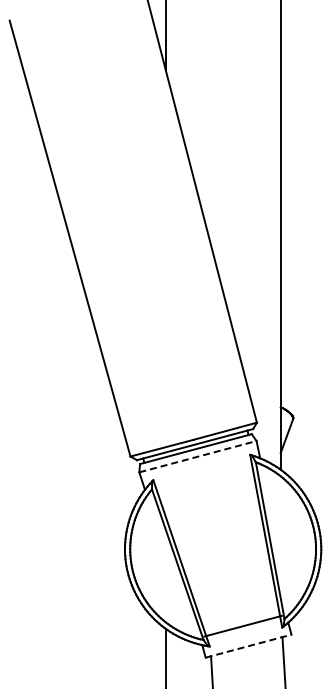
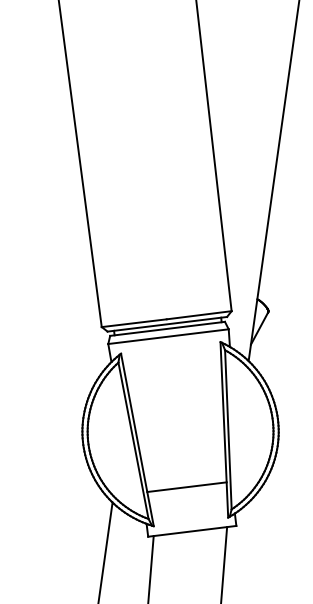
line: (197, 456) -> (168, 336), dashed -> solid
line: (242, 625) -> (186, 486), moved
line: (249, 646) -> (193, 531), dashed -> solid

